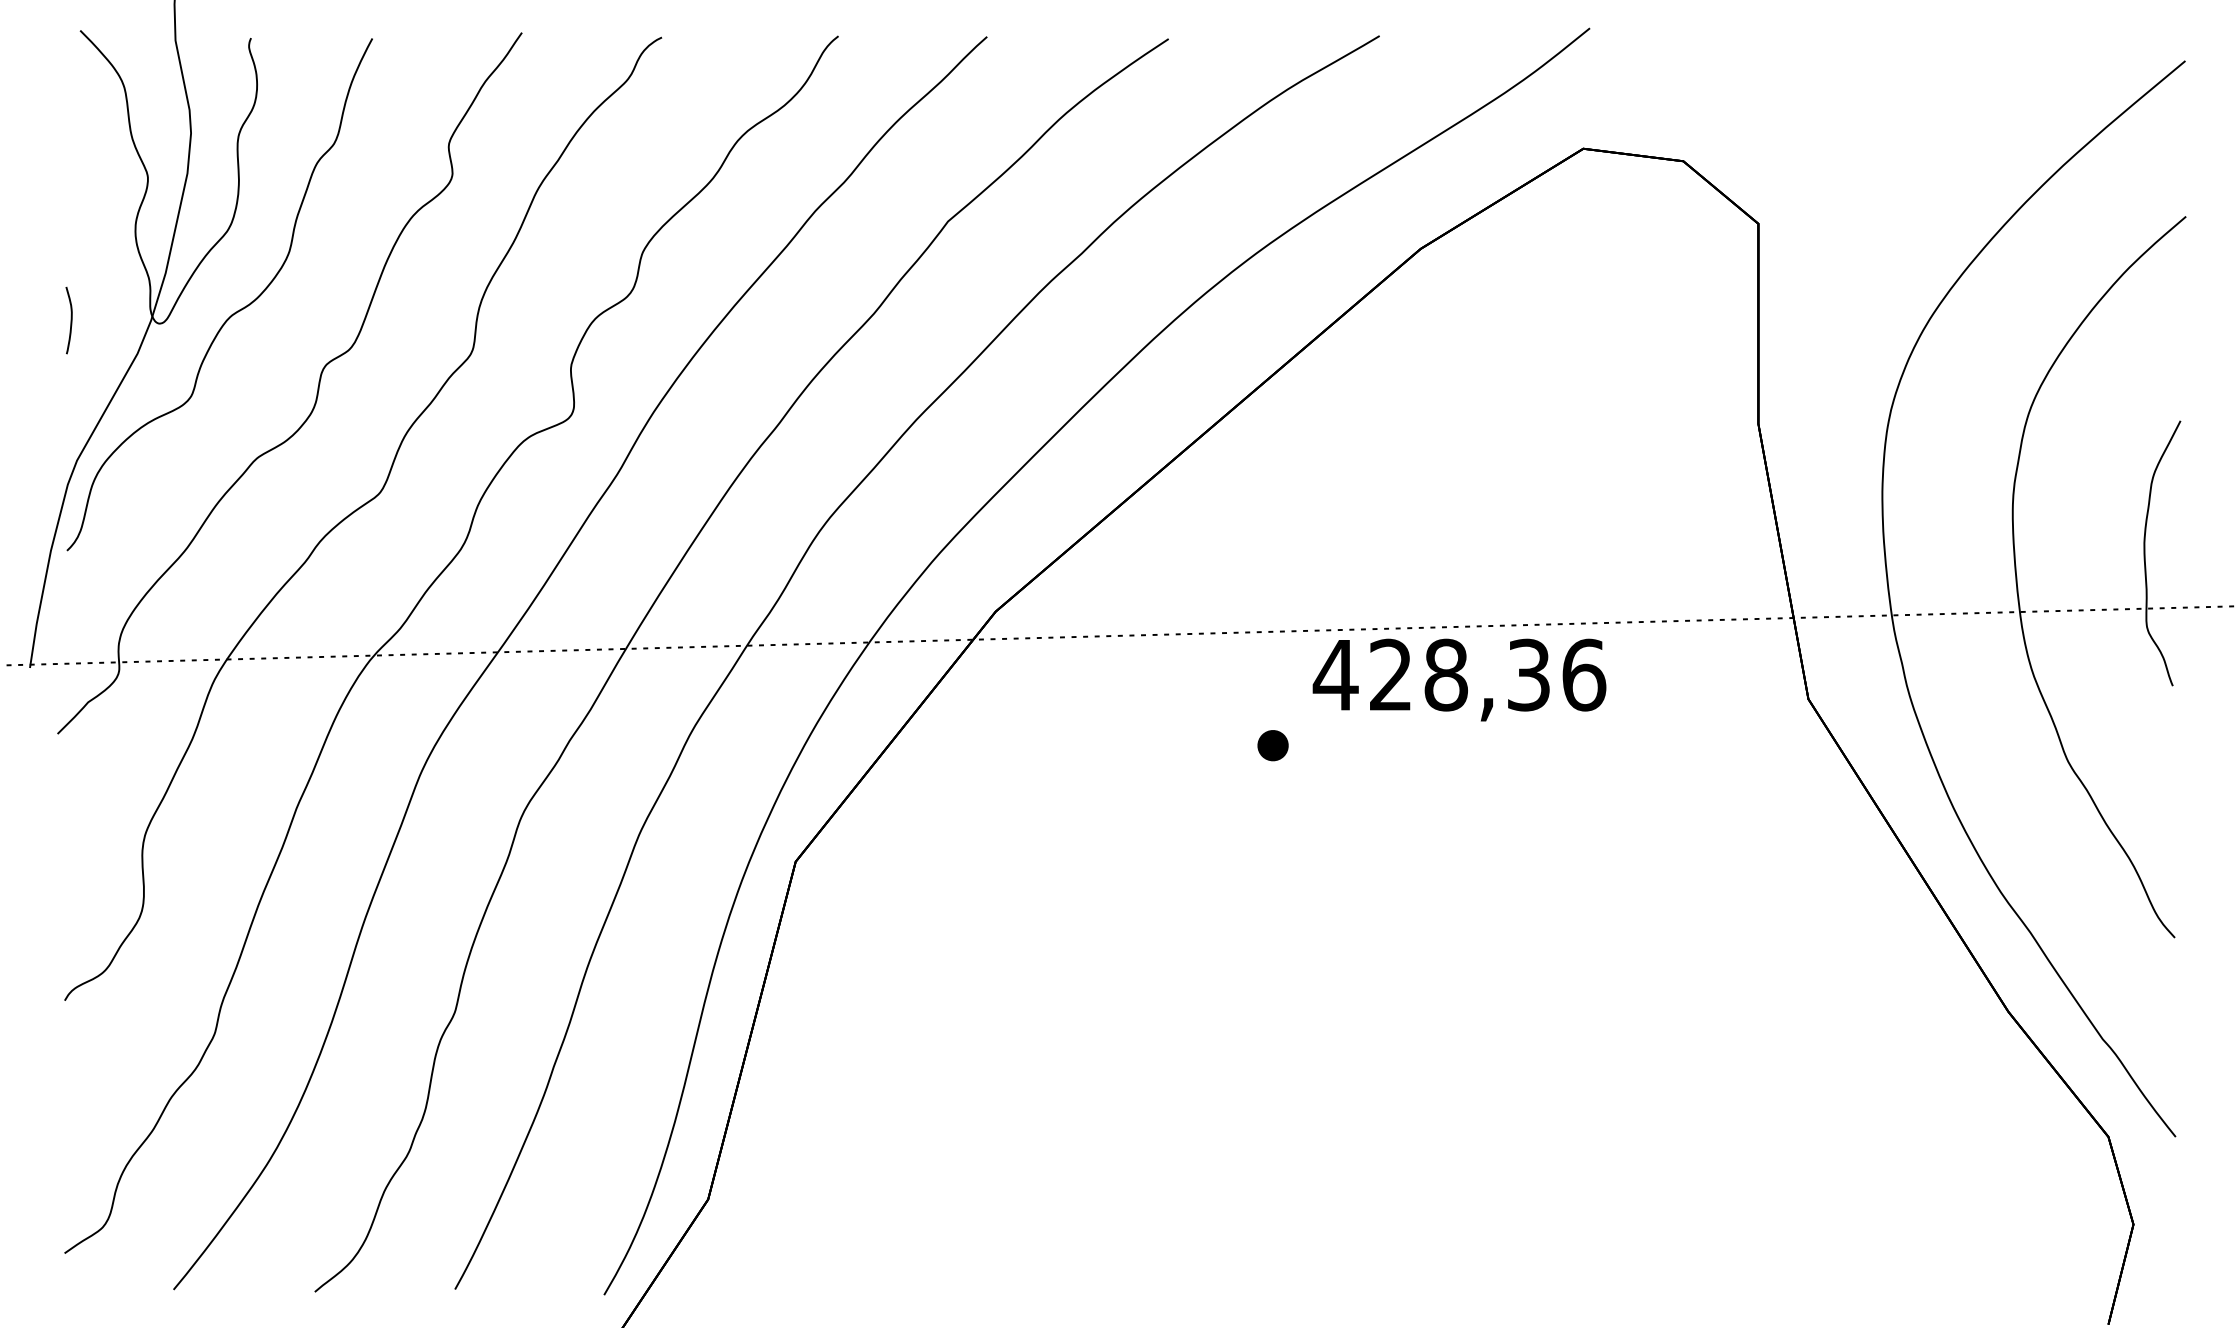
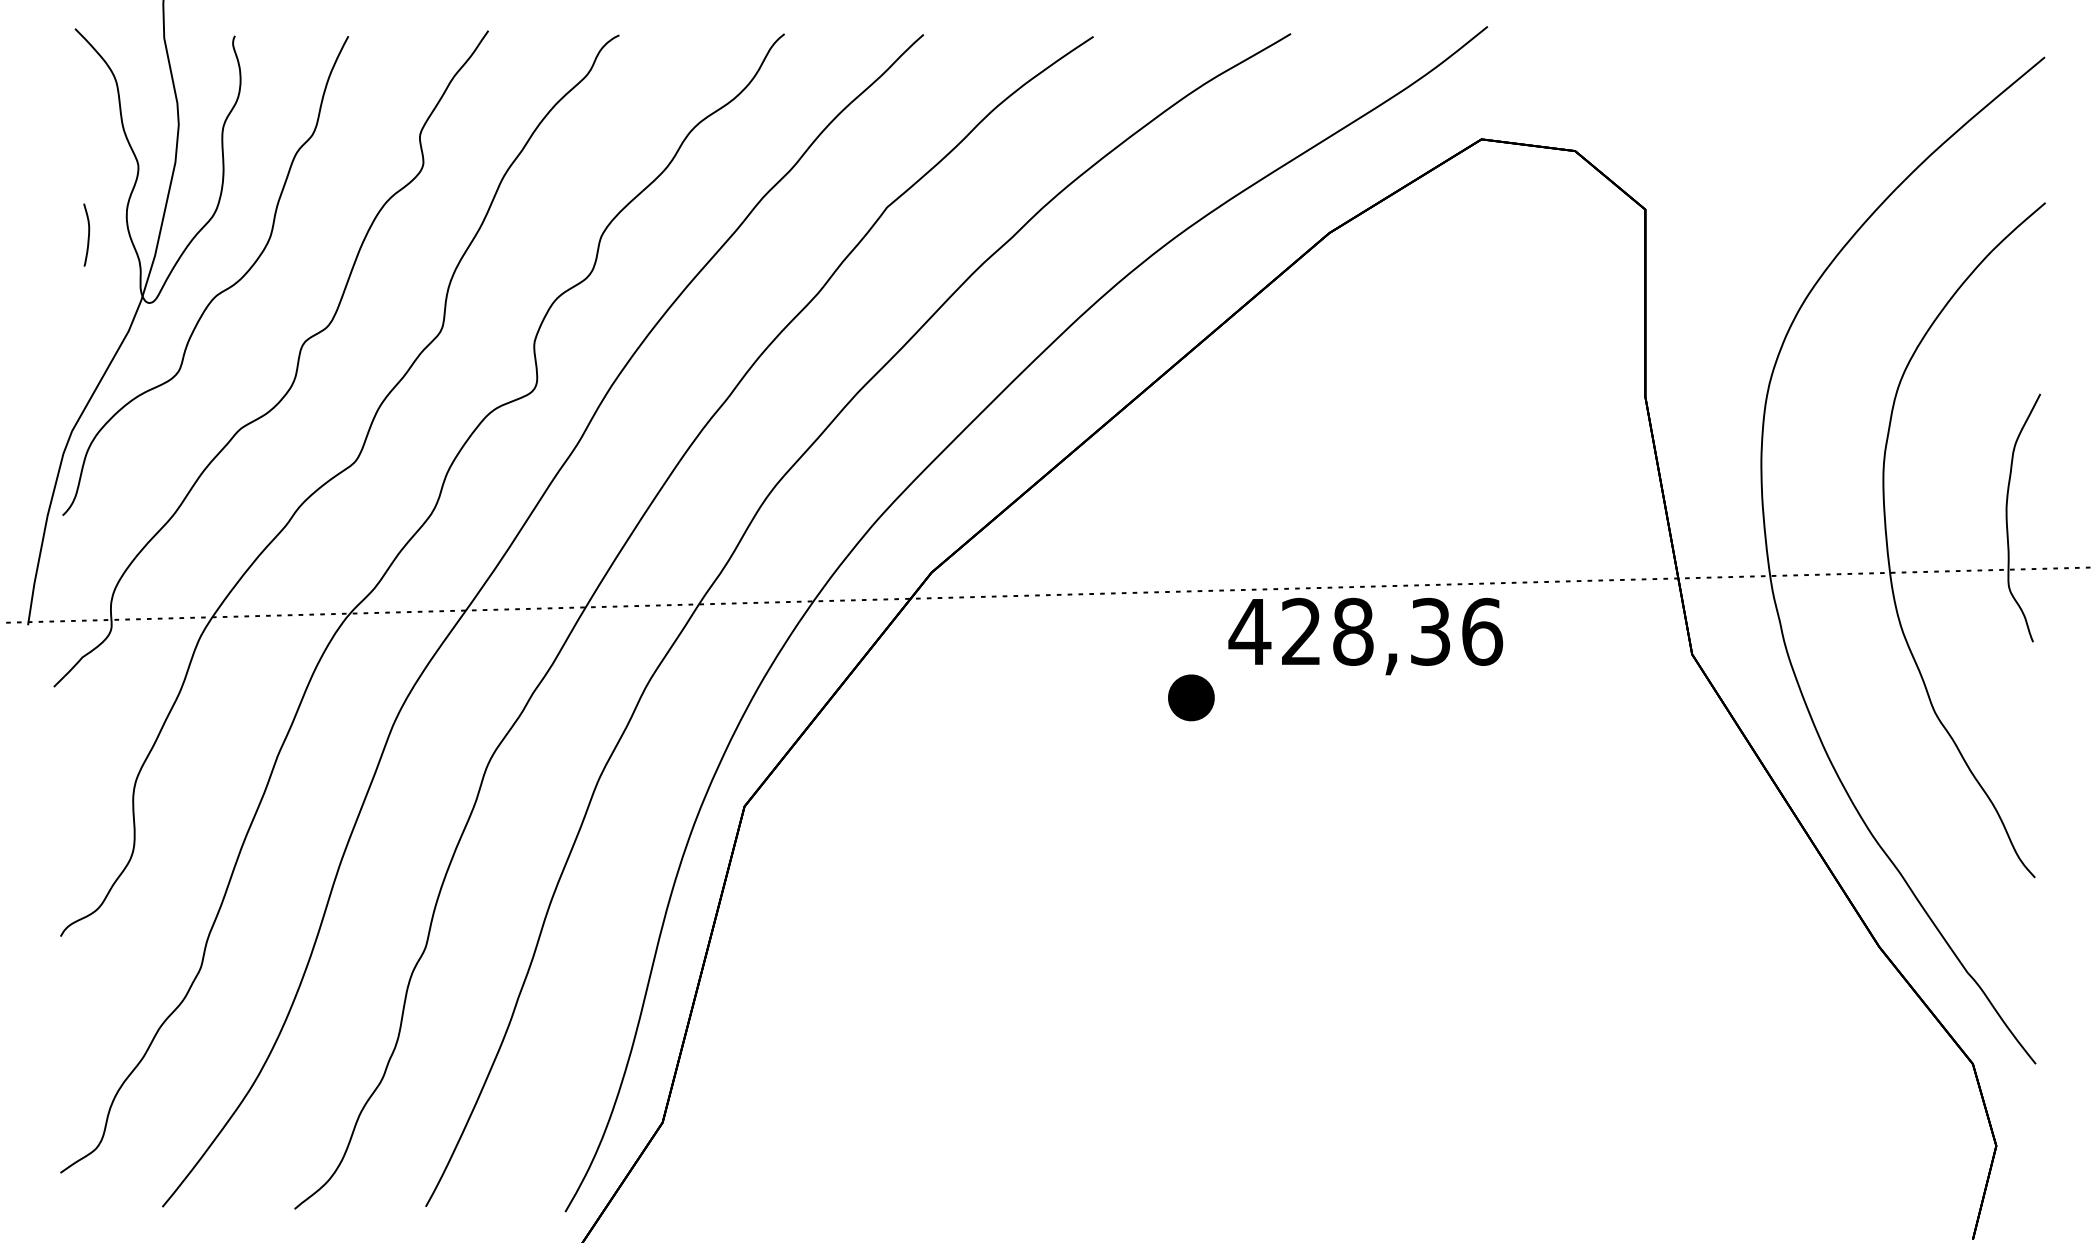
curve: (71, 319) -> (88, 234), moved
part: (1272, 745) -> (1190, 697), size x1.6

